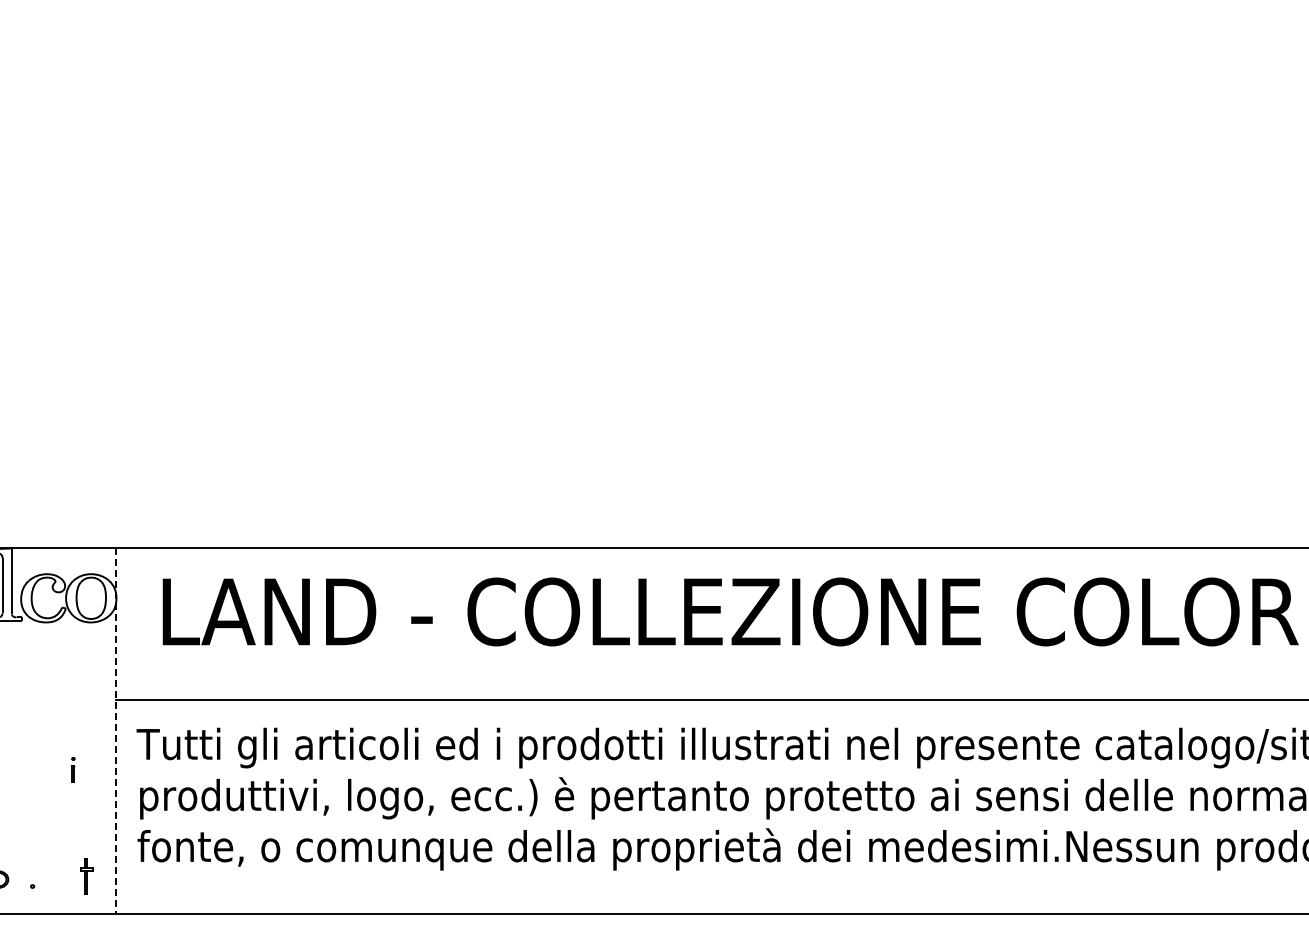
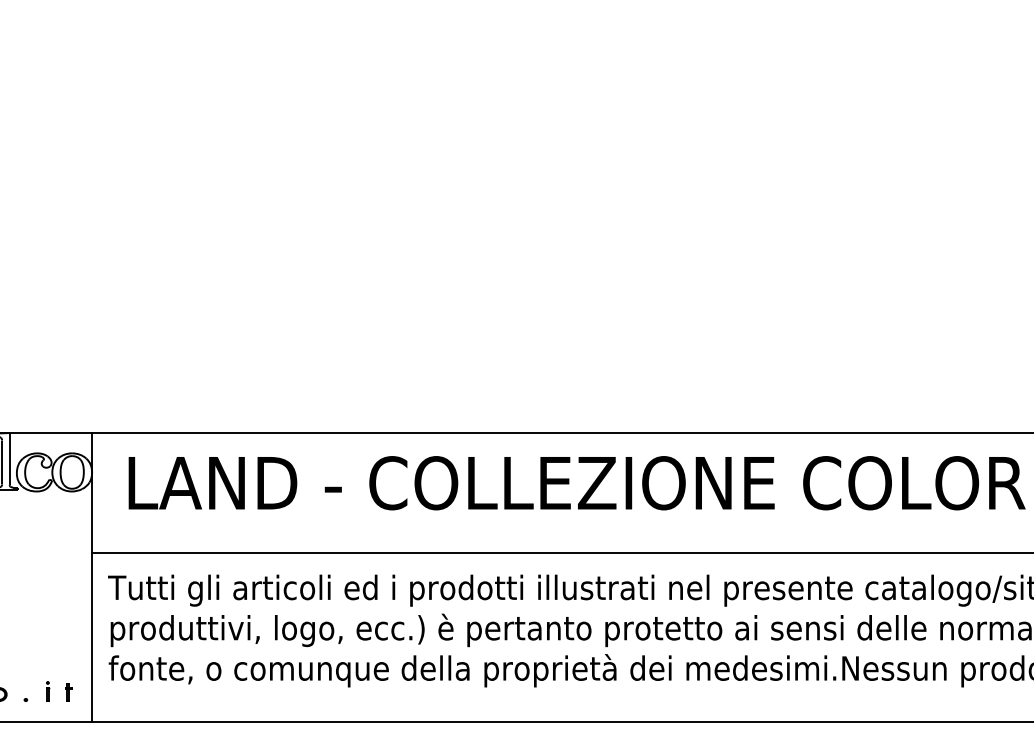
line: (116, 731) -> (92, 577), dashed -> solid
line: (73, 769) -> (47, 691), moved
part: (86, 876) -> (68, 692), size x0.62

